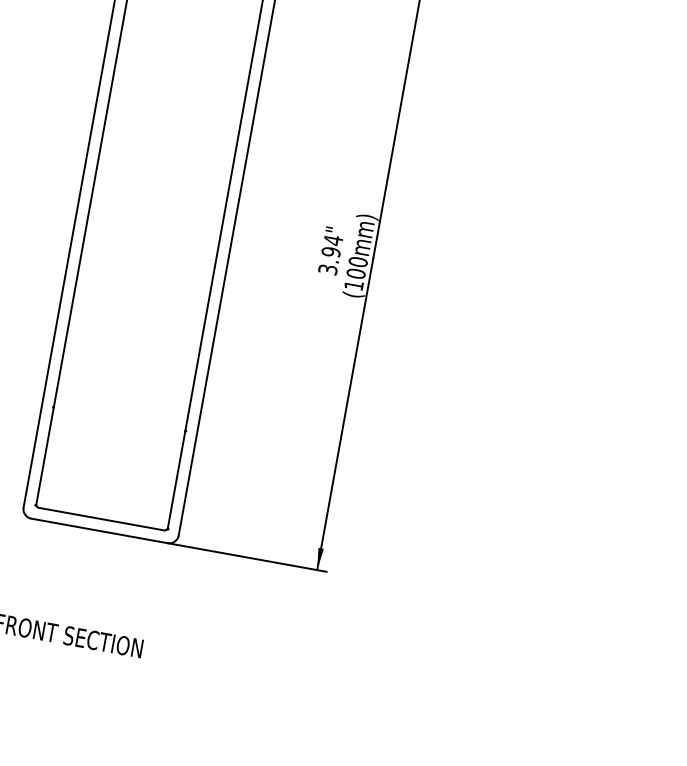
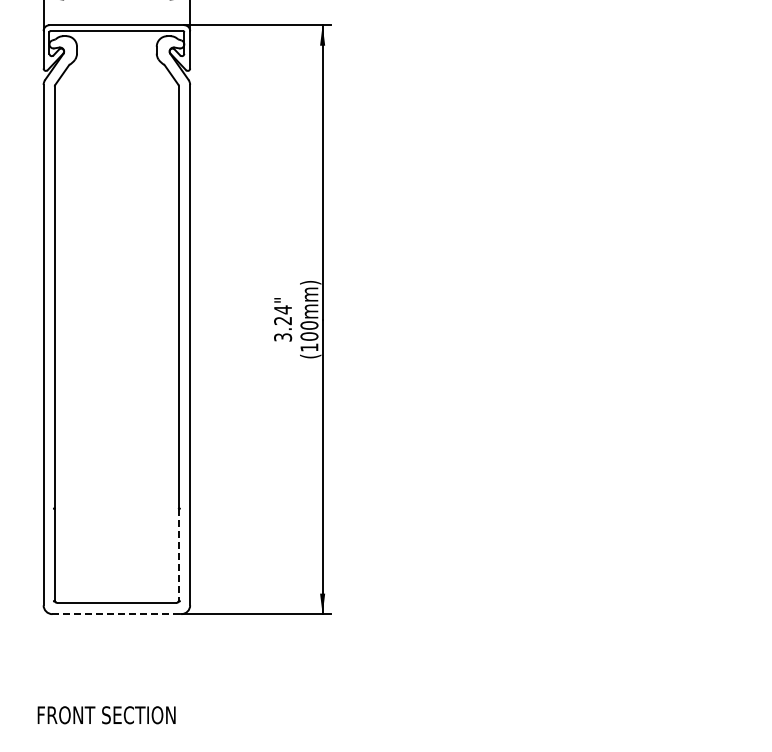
text: (331, 251) -> (283, 320), 3.94" -> 3.24"
line: (177, 479) -> (179, 554), solid -> dashed
line: (100, 531) -> (117, 614), solid -> dashed

